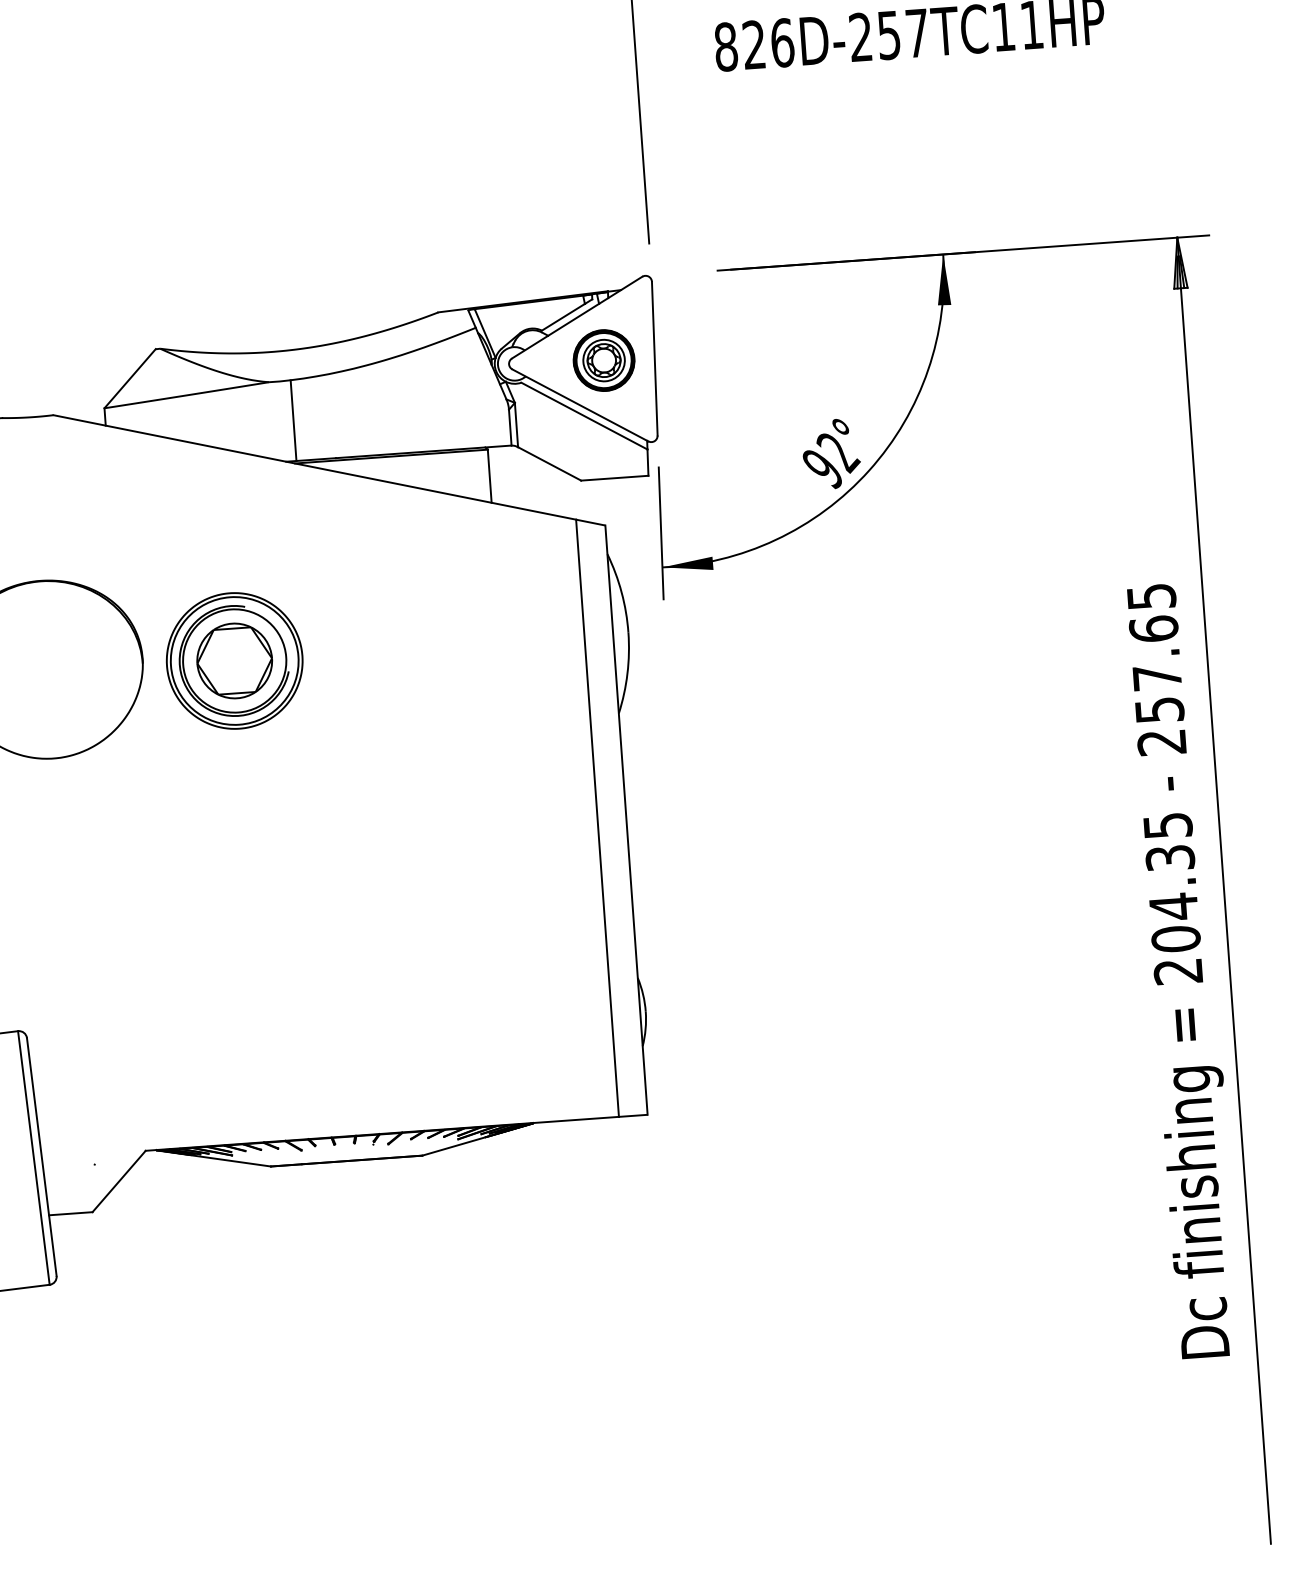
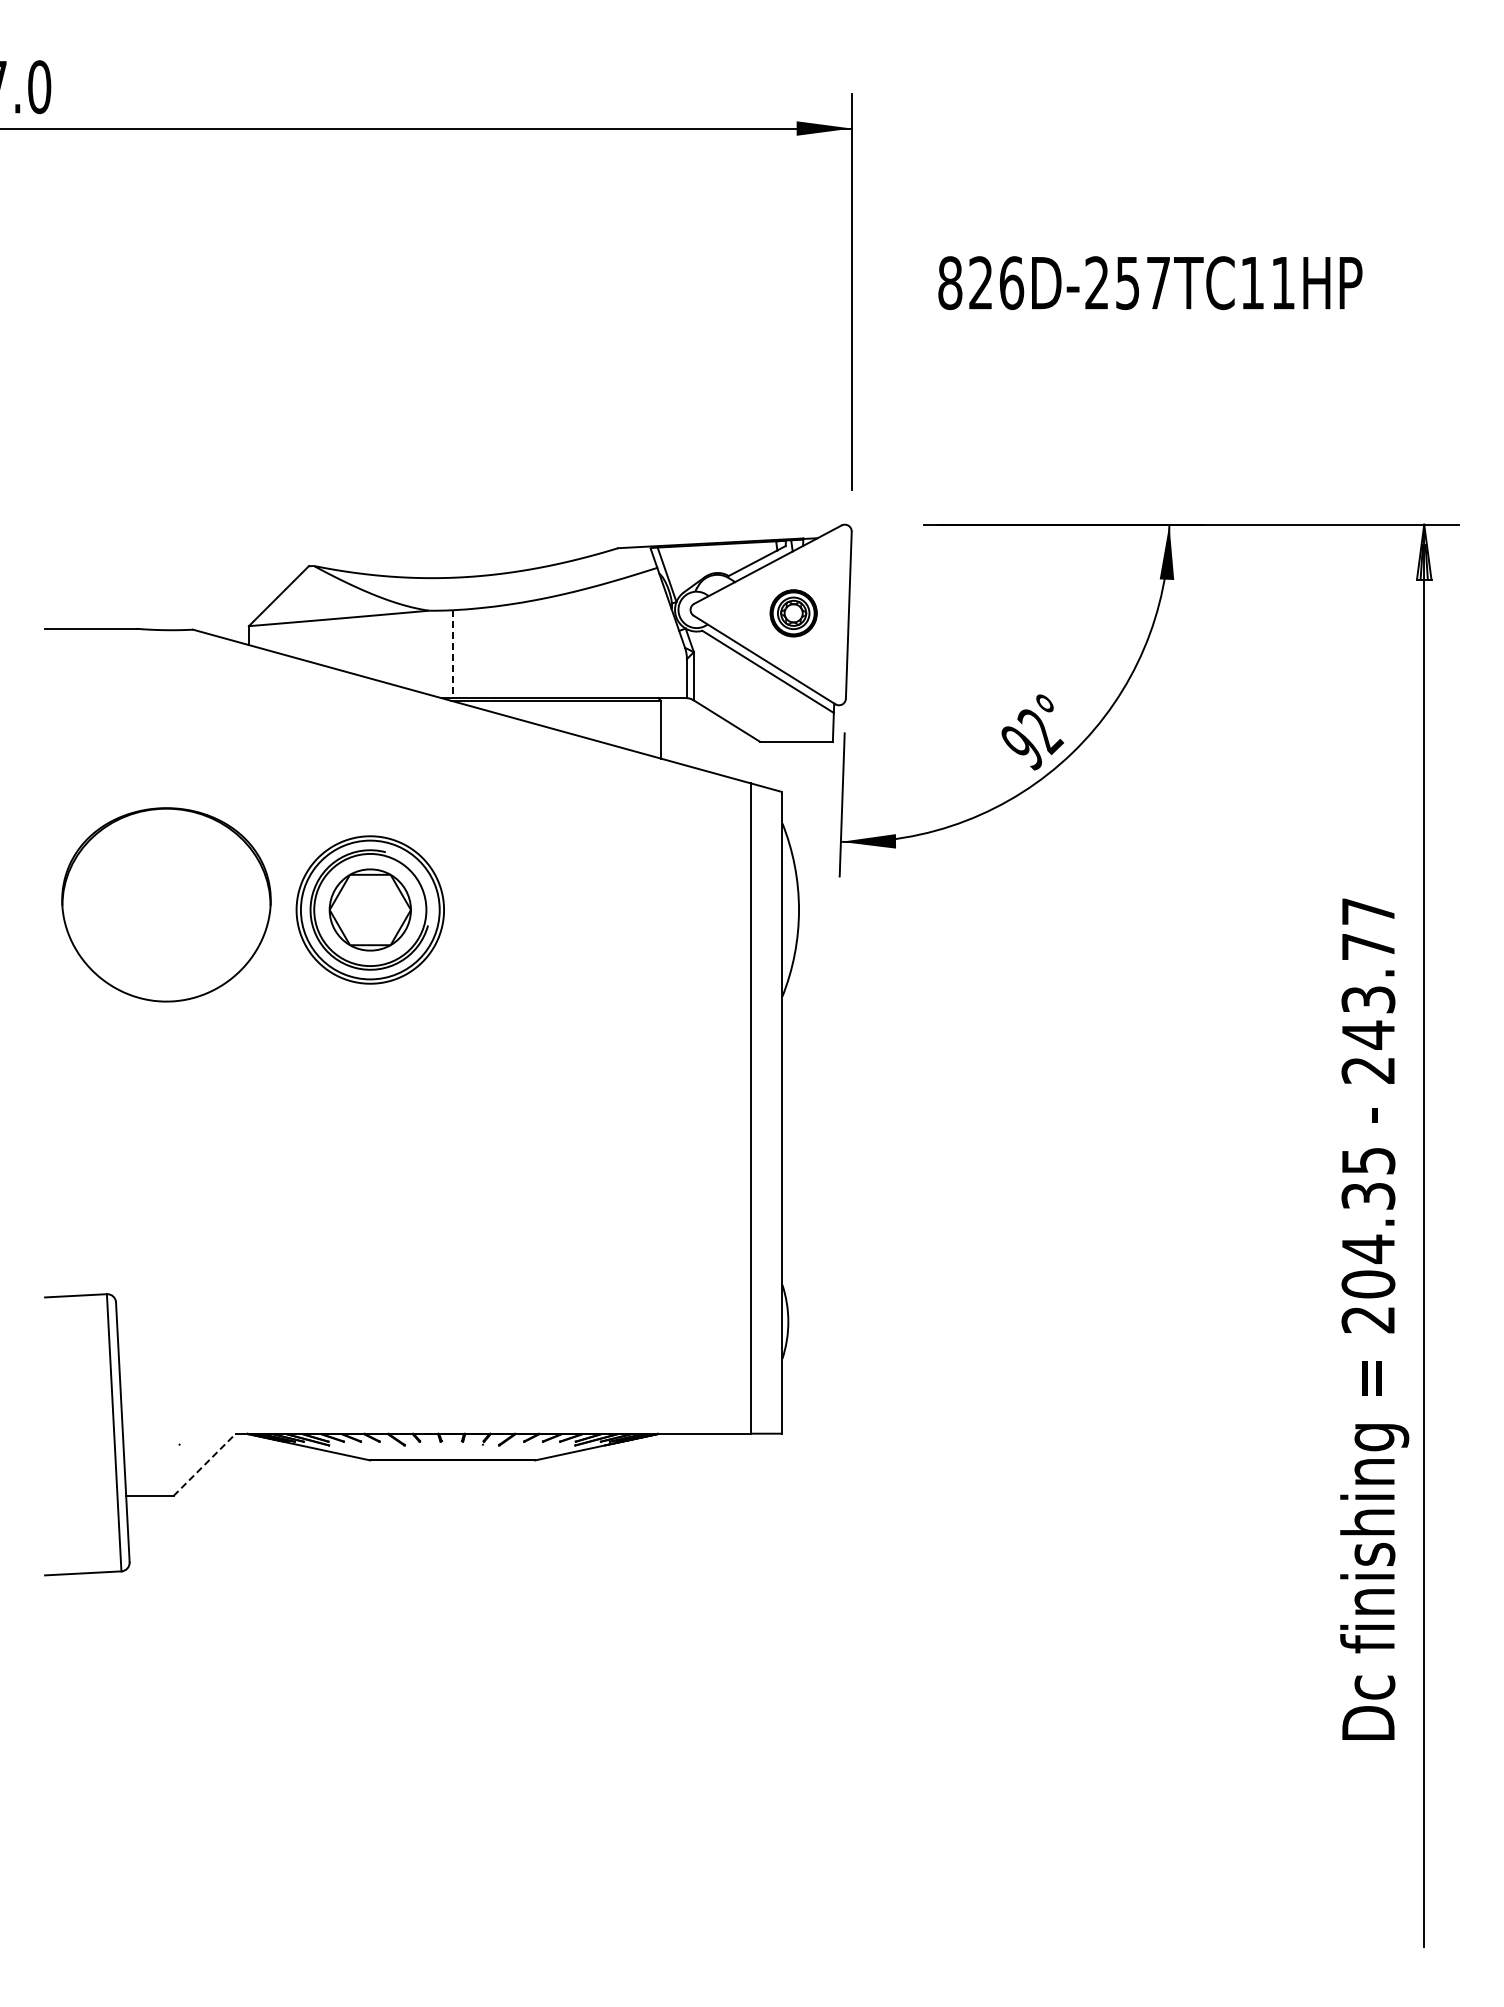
part: (603, 360) -> (793, 613), size x0.7
line: (293, 420) -> (452, 654), solid -> dashed
text: (1155, 653) -> (1368, 973), 257.65 -> 243.77
line: (119, 1181) -> (205, 1464), solid -> dashed

